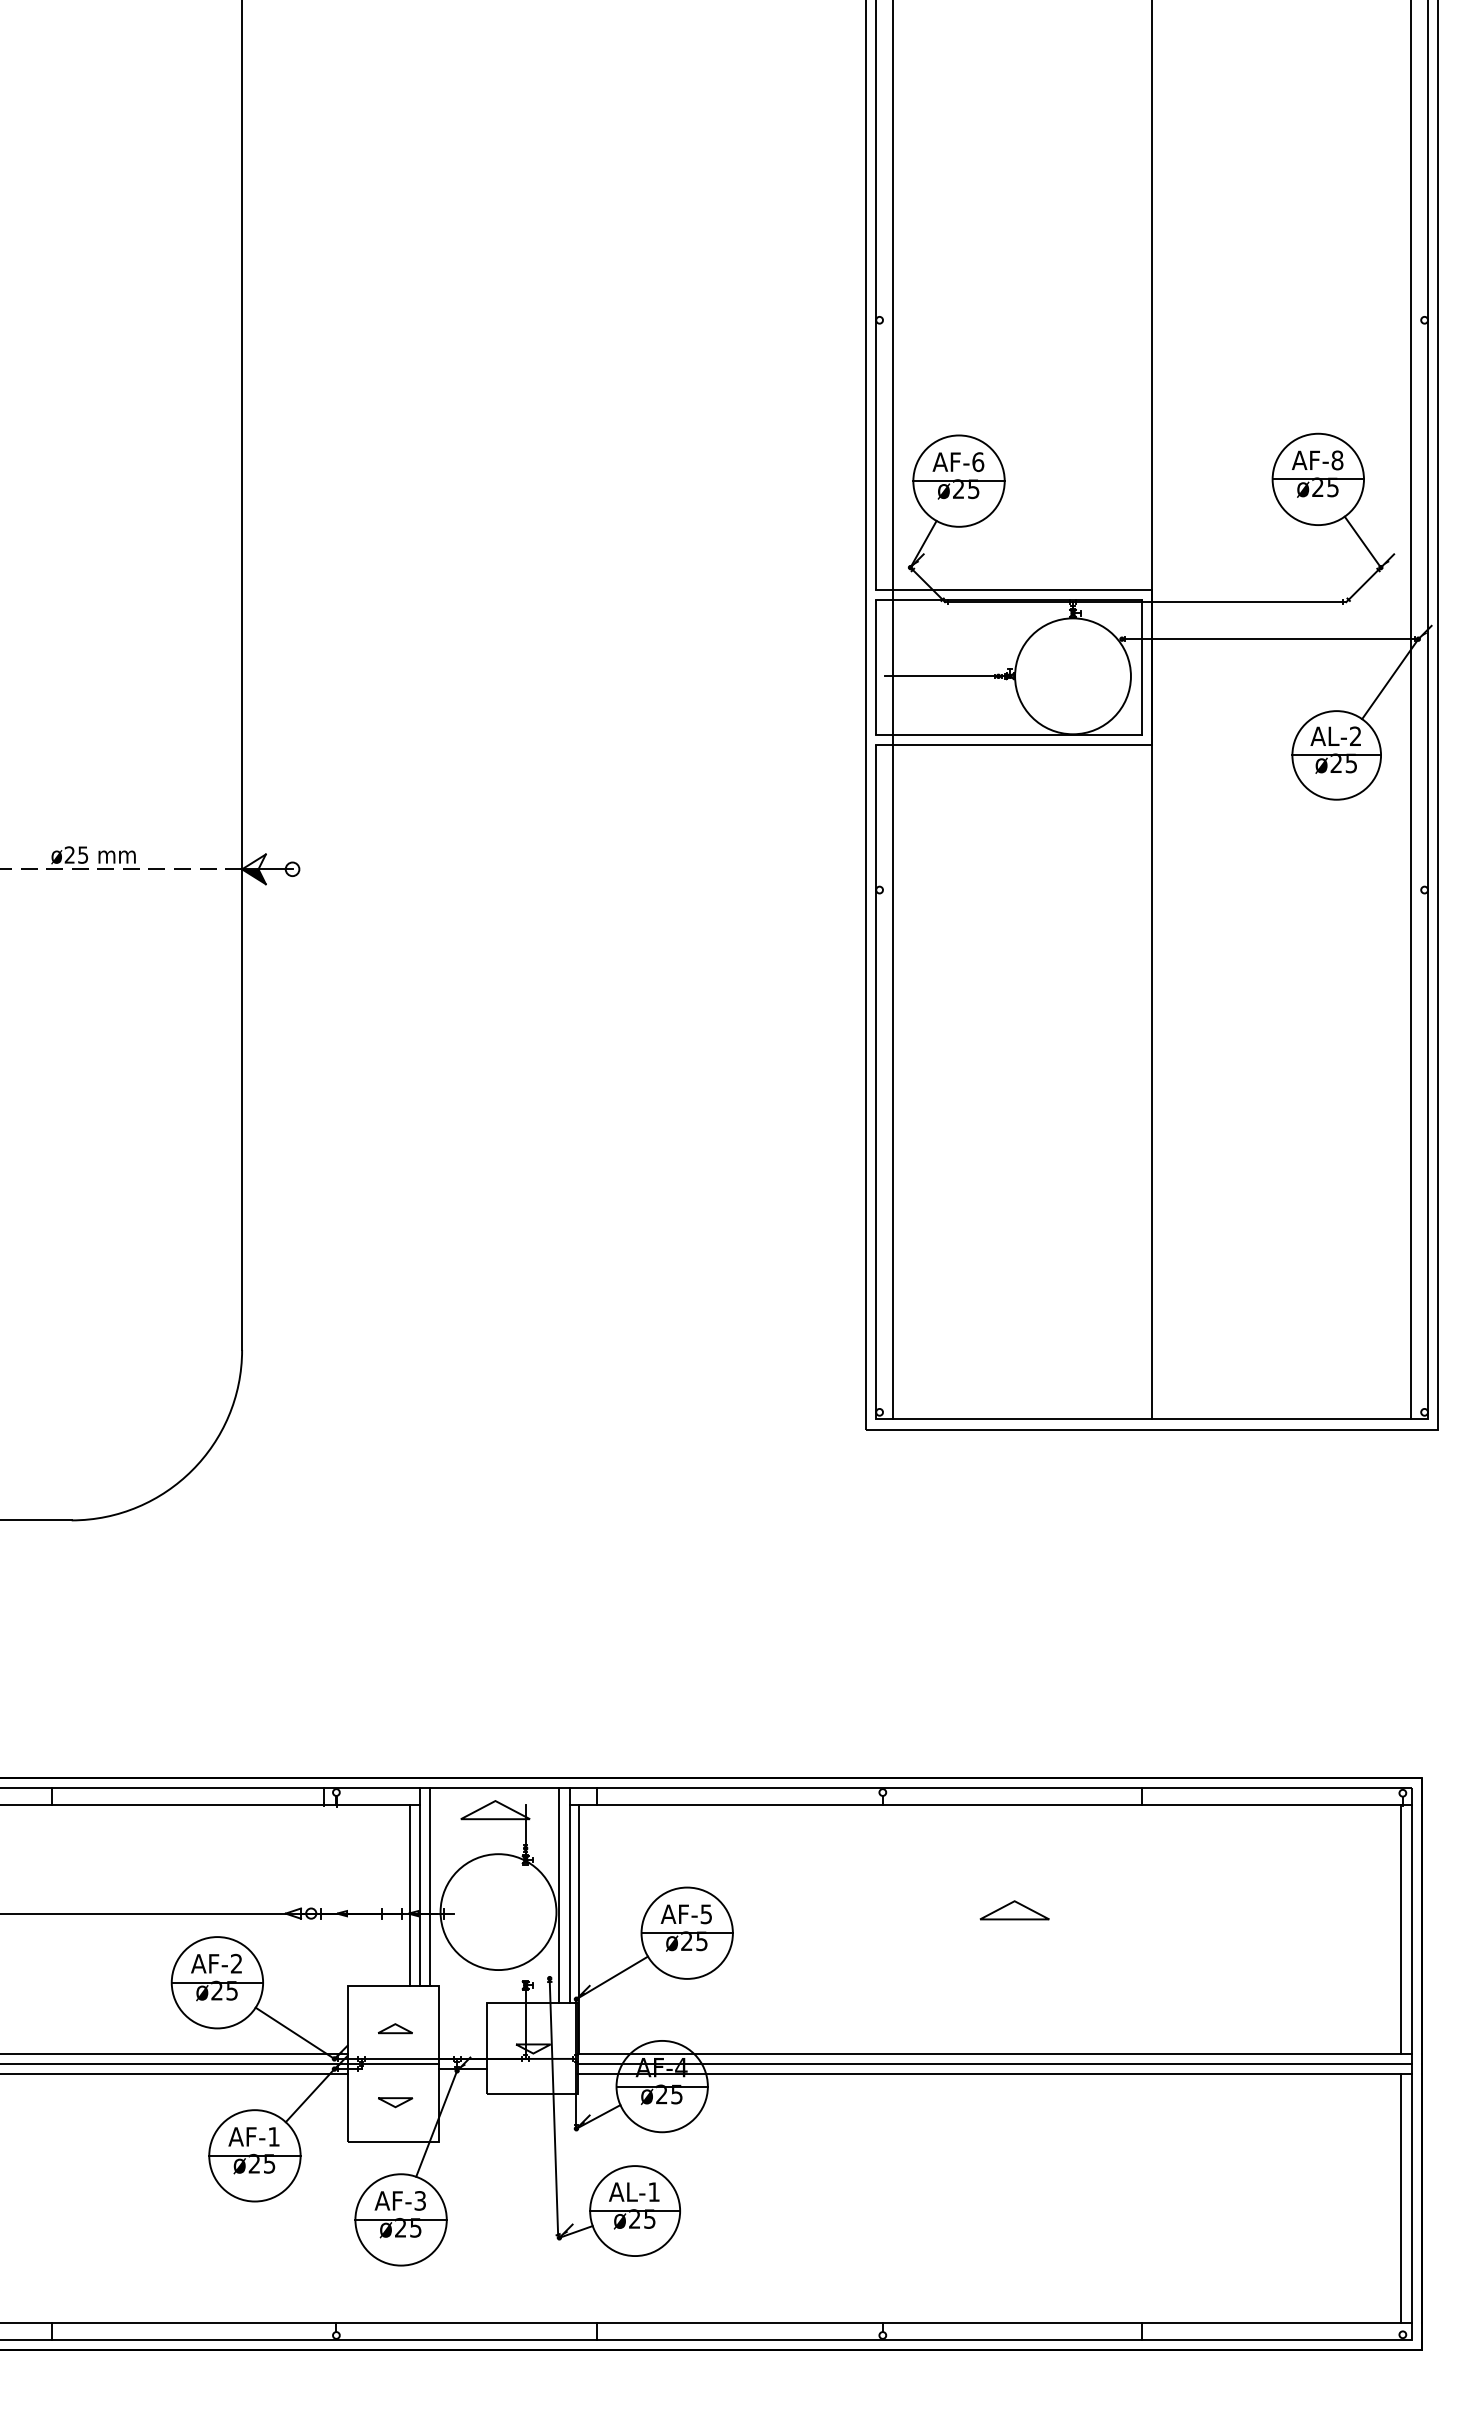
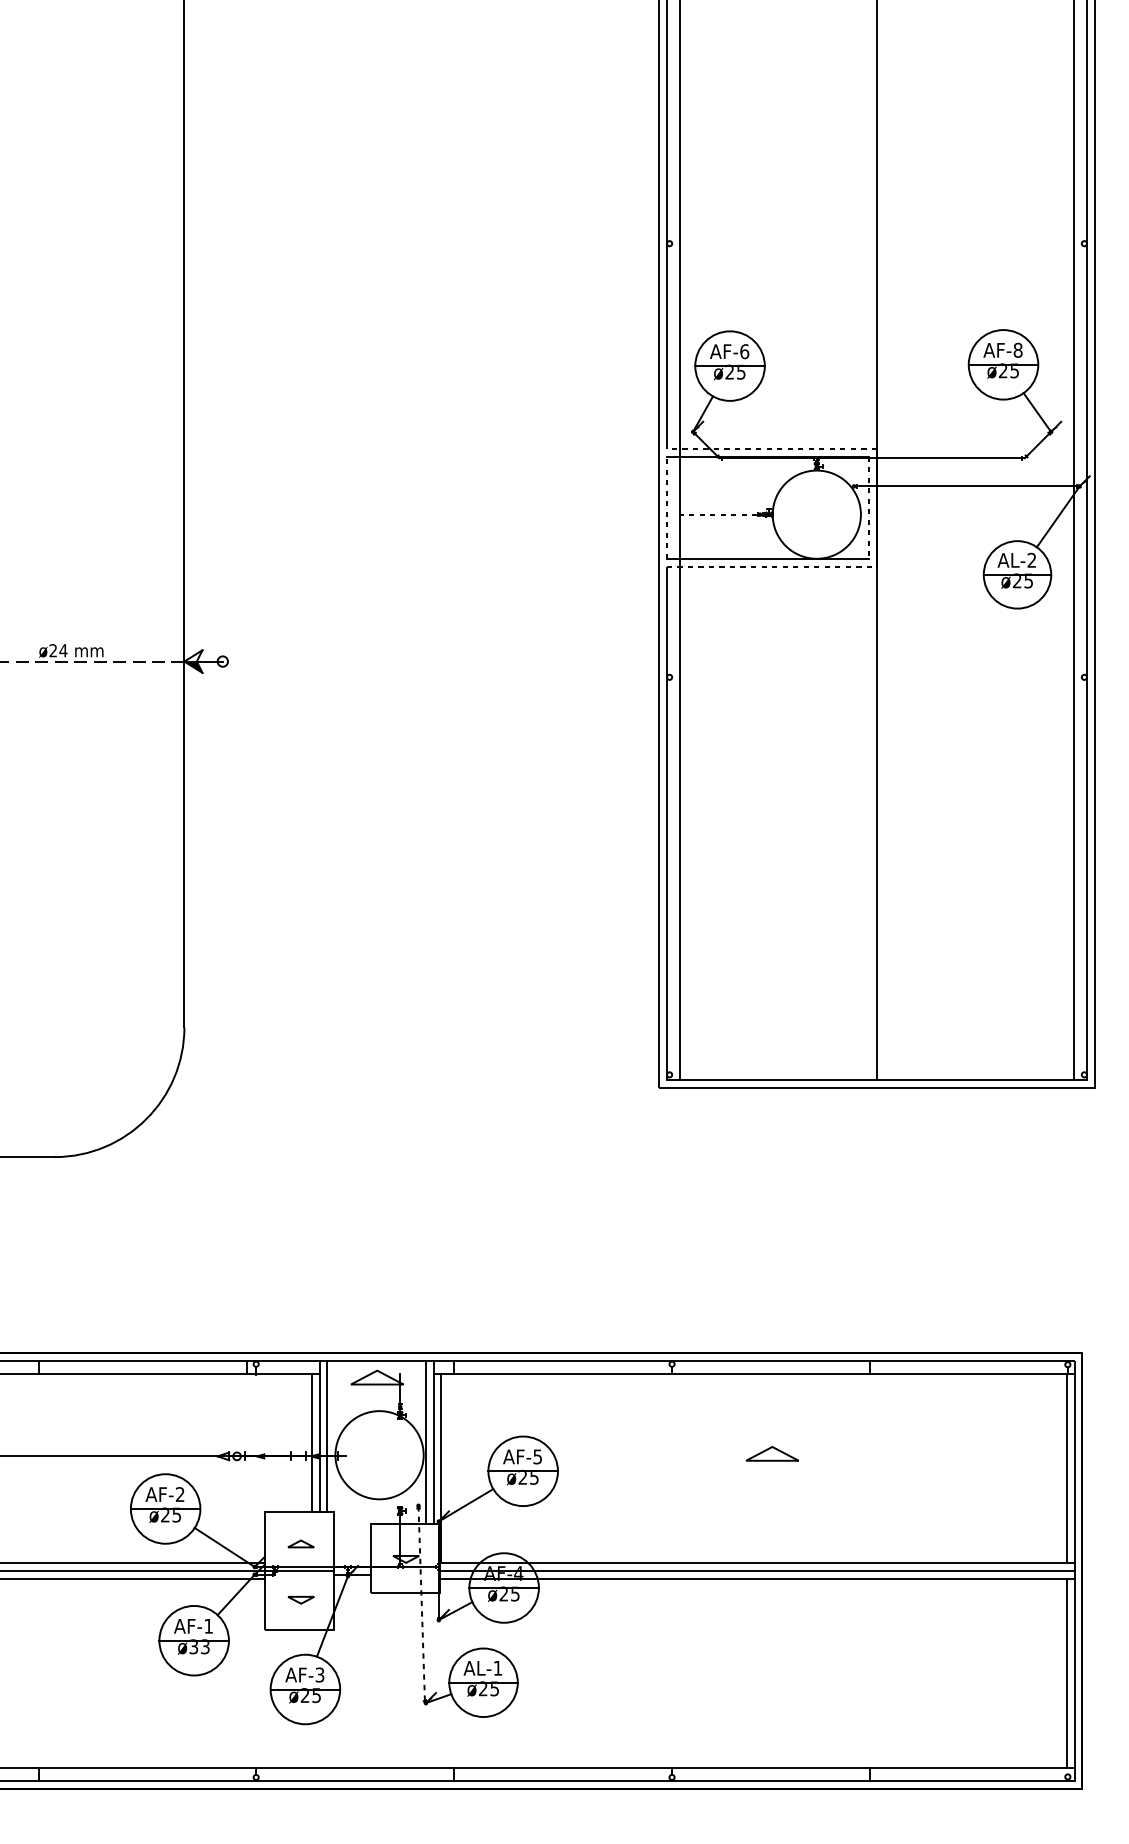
line: (1013, 589) -> (771, 448), solid -> dashed
line: (876, 666) -> (667, 507), solid -> dashed
line: (1141, 667) -> (868, 507), solid -> dashed
line: (940, 676) -> (715, 514), solid -> dashed
line: (1014, 744) -> (772, 566), solid -> dashed
text: (82, 854) -> (62, 650), ø25 -> ø24
line: (553, 2107) -> (421, 1603), solid -> dashed
text: (261, 2163) -> (199, 1646), ø25 -> ø33

